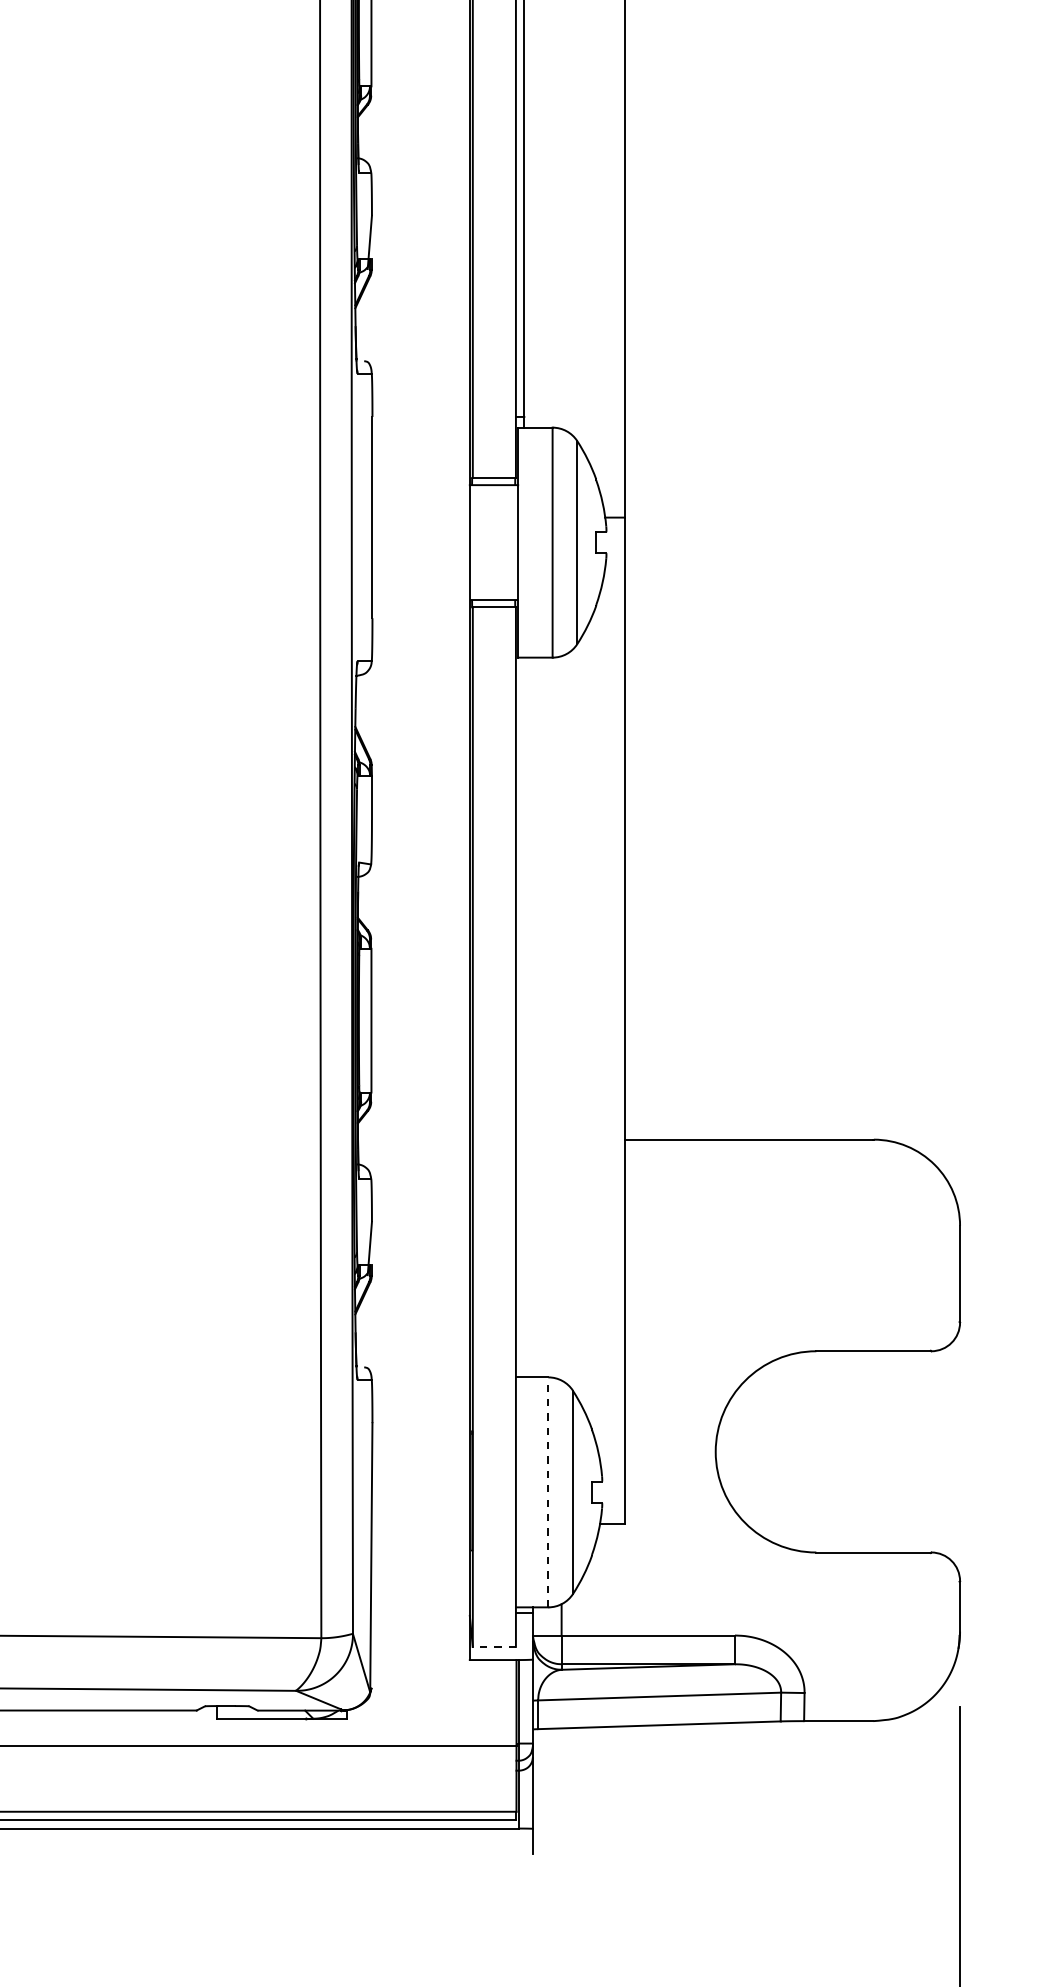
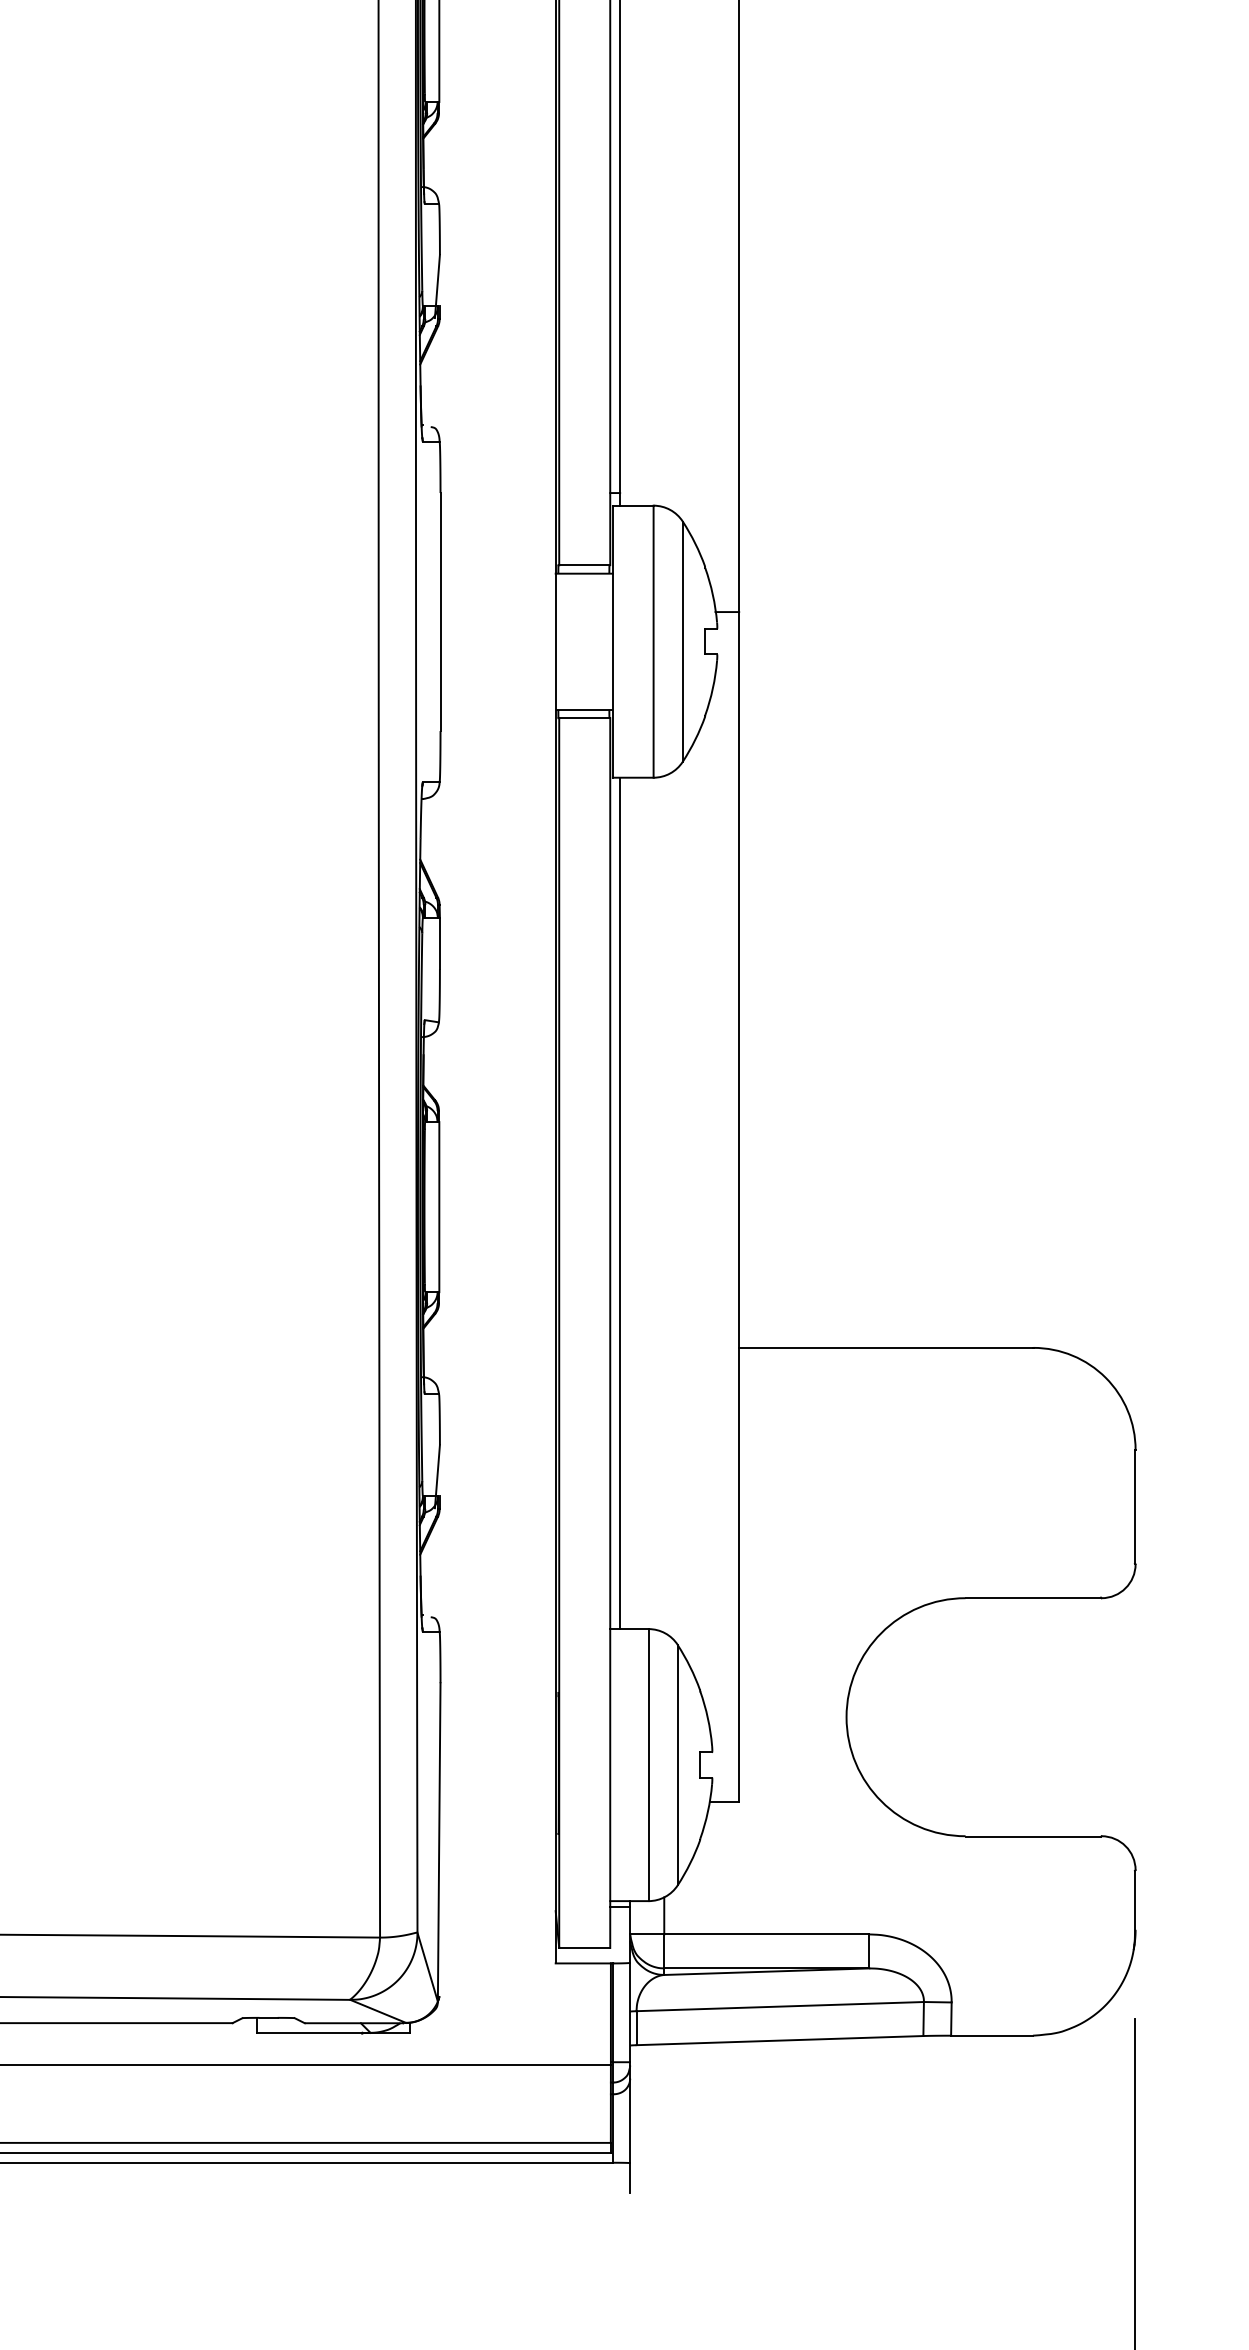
line: (524, 1017) -> (620, 1203), added
line: (548, 1491) -> (648, 1764), dashed -> solid
line: (494, 1646) -> (584, 1947), dashed -> solid

